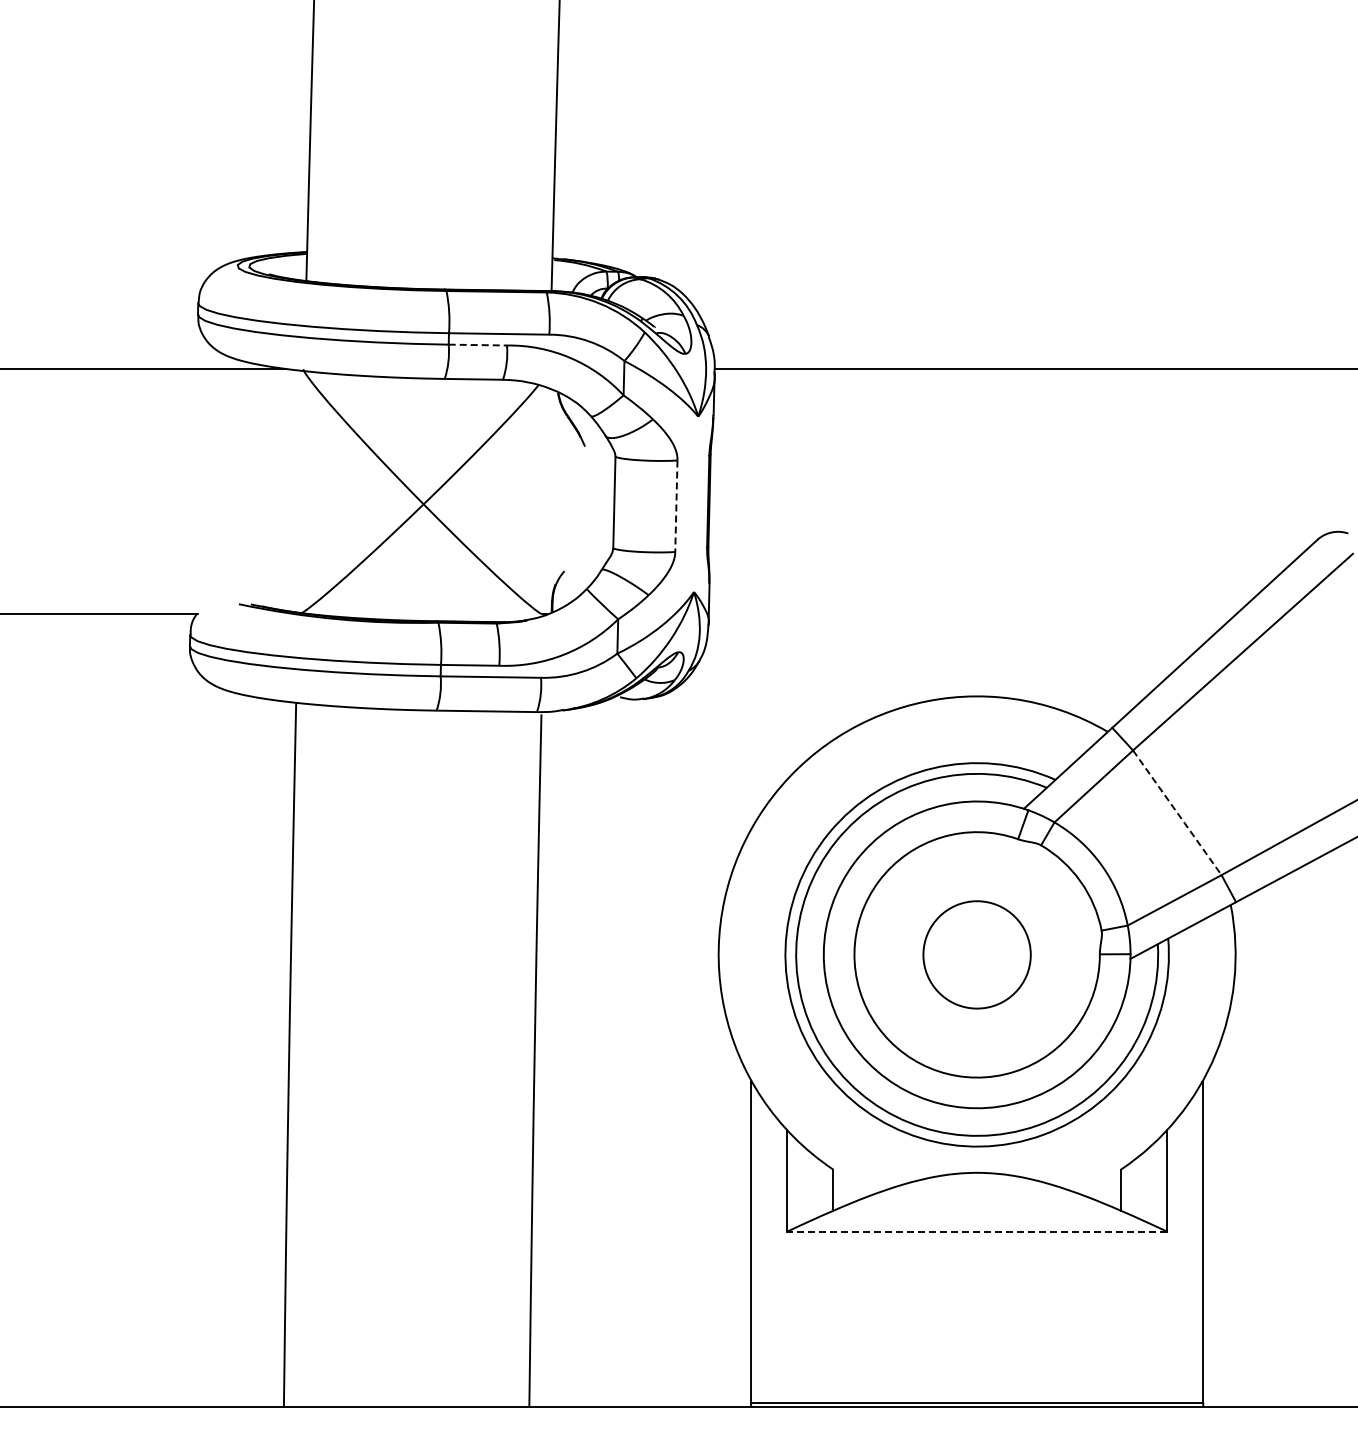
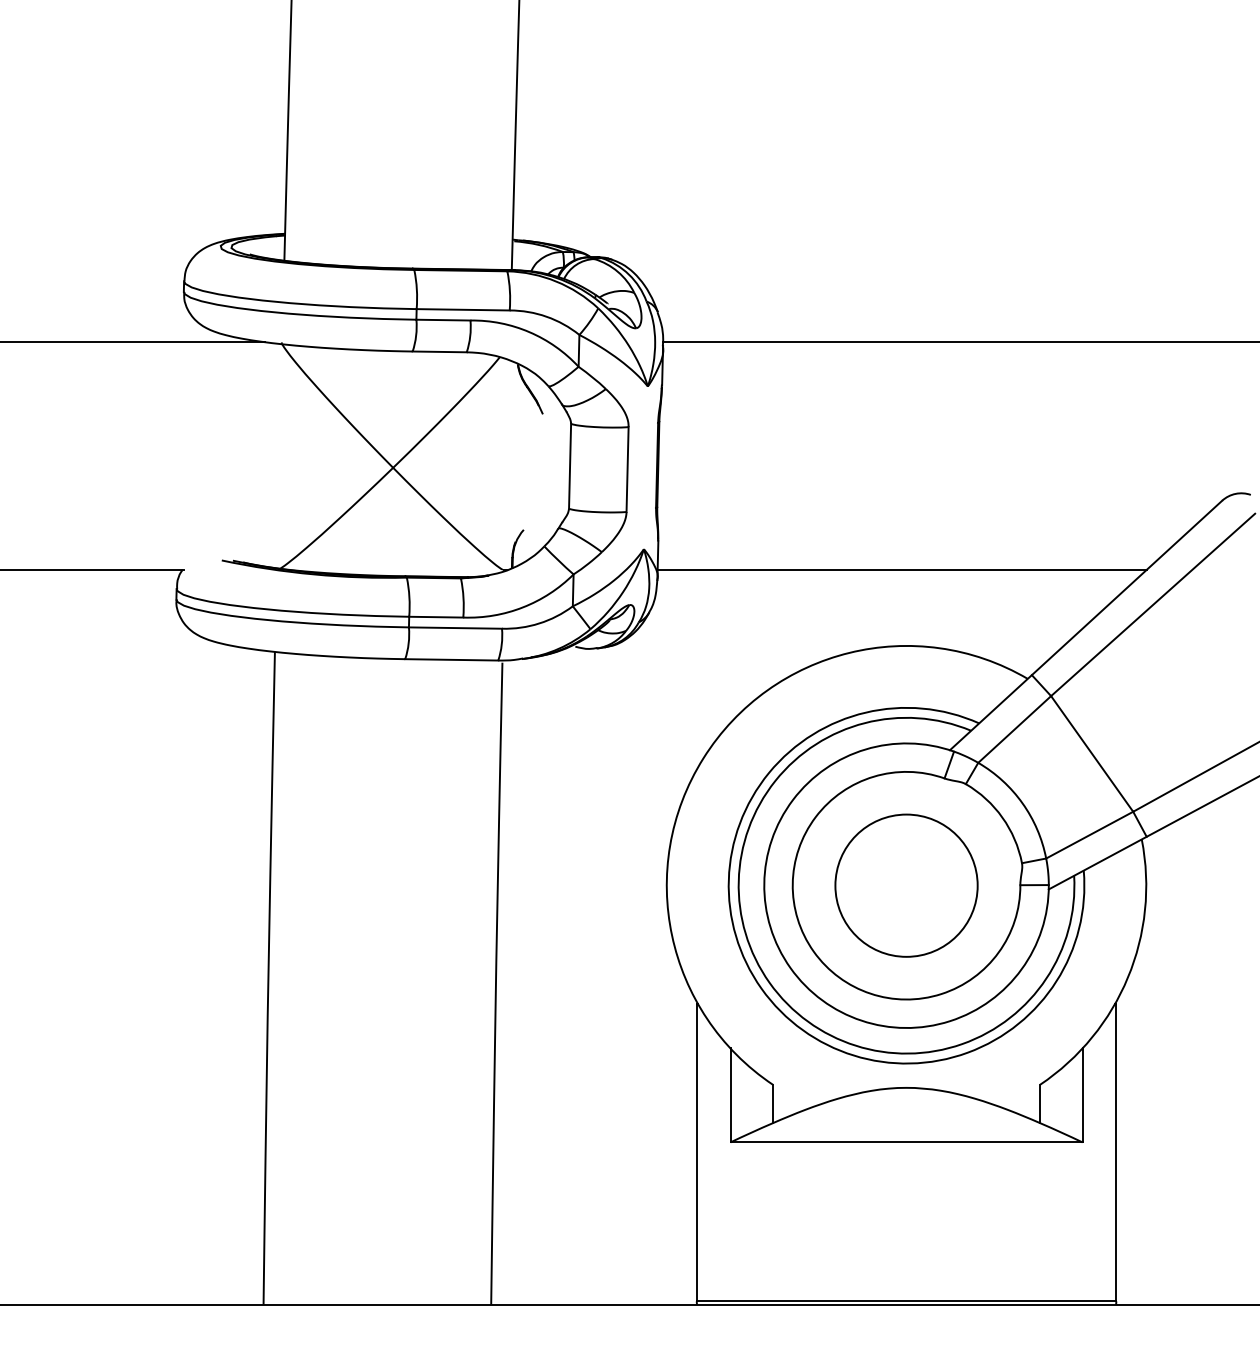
line: (478, 345) -> (444, 320), dashed -> solid
line: (676, 506) -> (627, 469), dashed -> solid
line: (972, 614) -> (902, 570), added
line: (1177, 813) -> (1092, 754), dashed -> solid
circle: (976, 954) -> (905, 885), size x1.43
line: (977, 1231) -> (906, 1142), dashed -> solid

